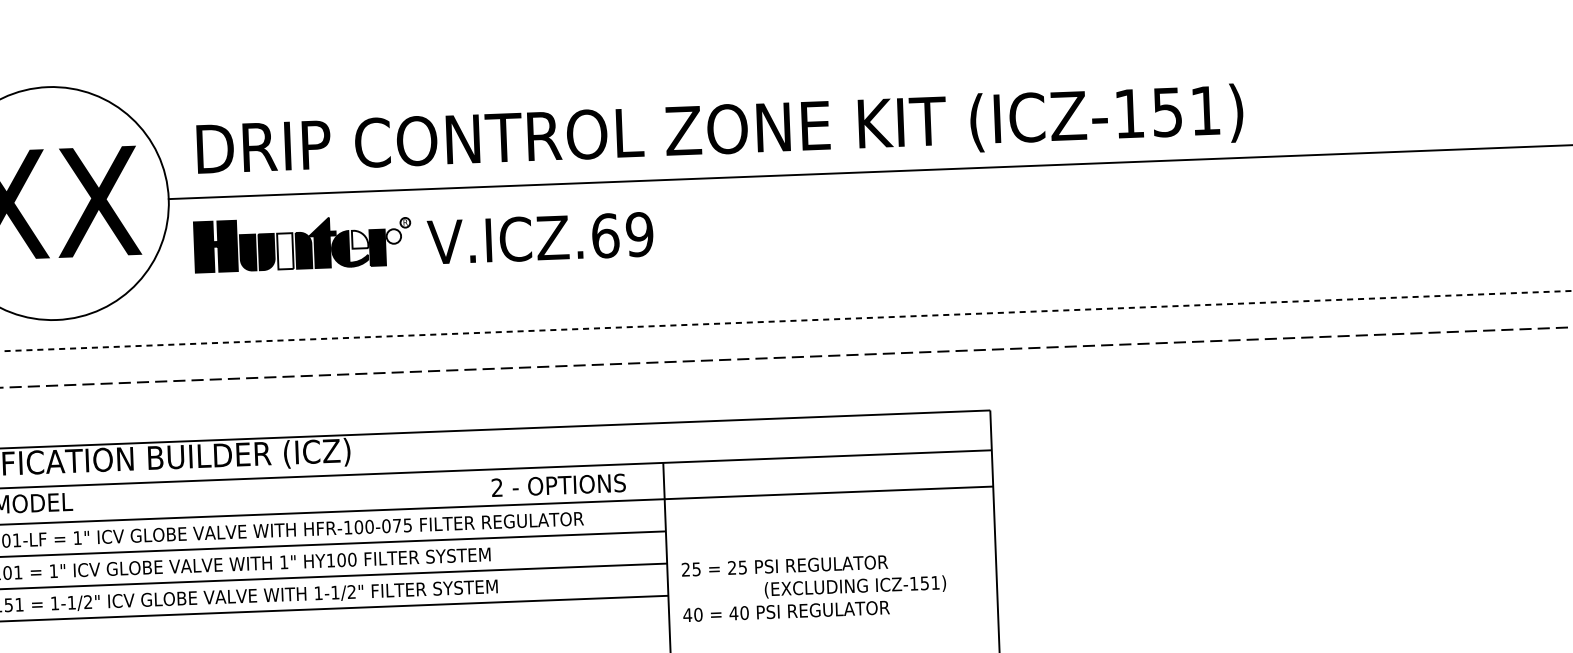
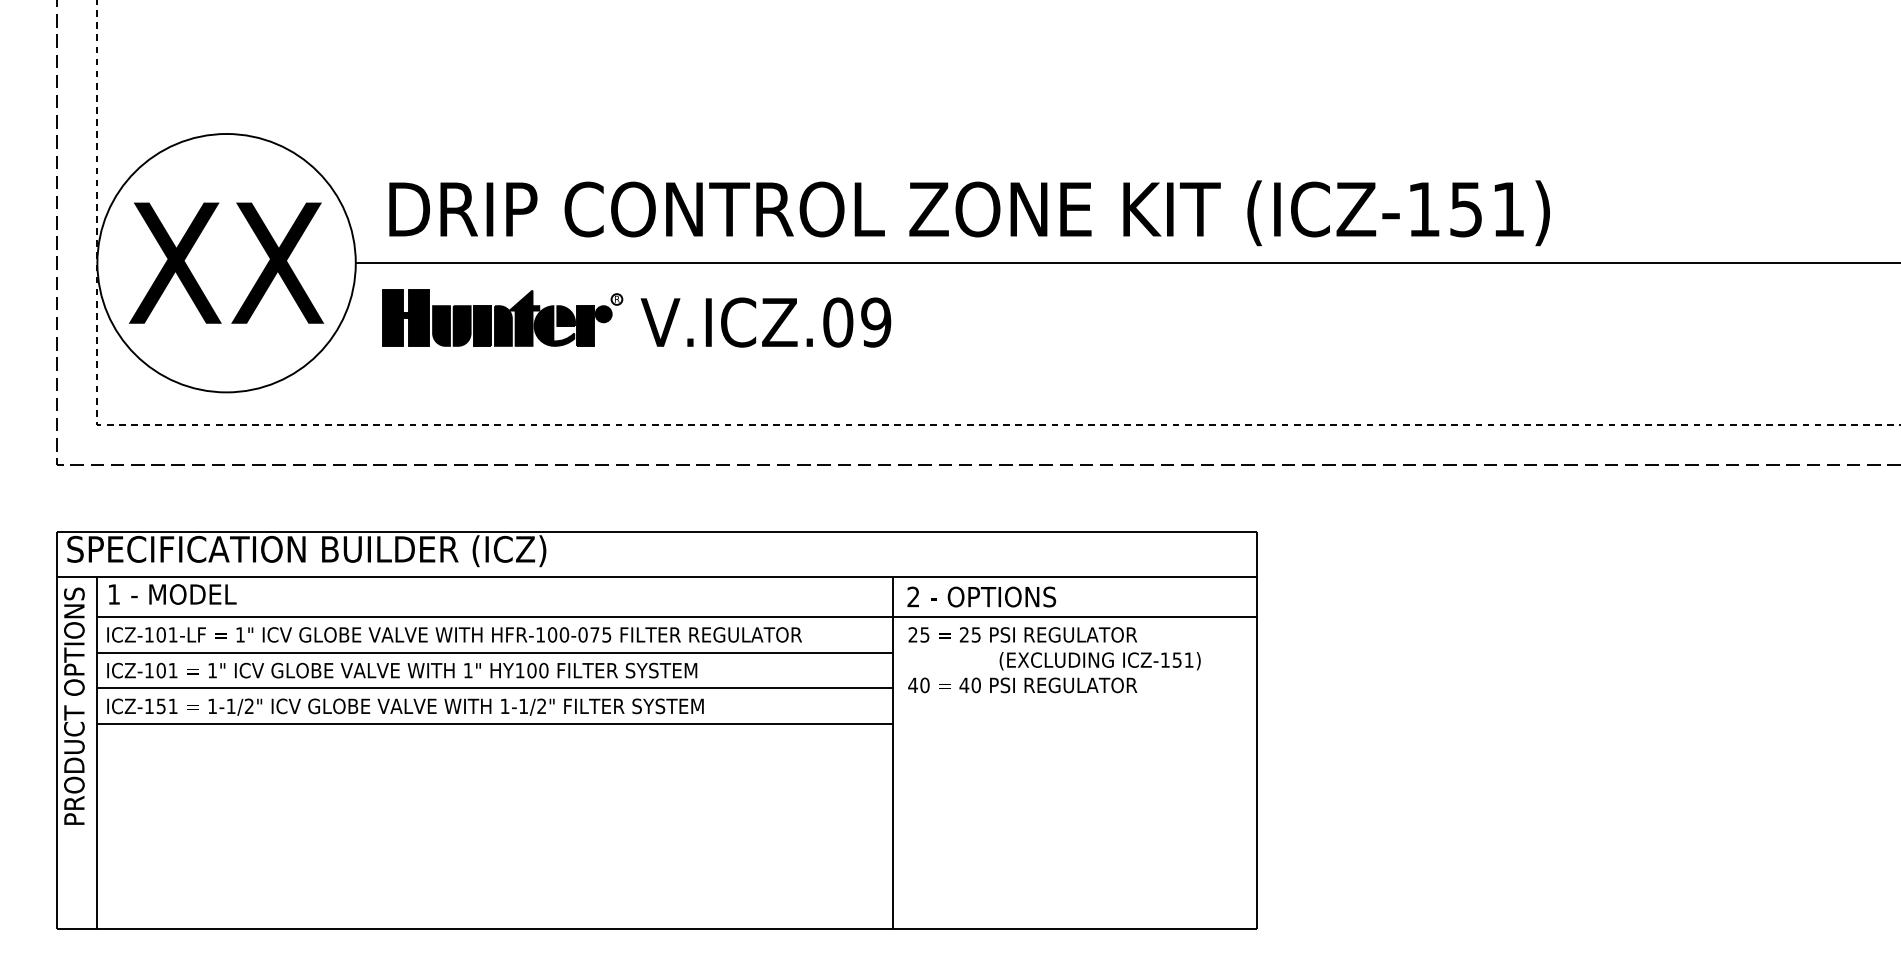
text: (605, 235) -> (838, 322), V.ICZ.69 -> V.ICZ.09
fill: (393, 236) -> (603, 314), added
fill: (359, 239) -> (565, 316), added
fill: (285, 250) -> (482, 325), added
text: (558, 484) -> (981, 596), moved
text: (814, 587) -> (1054, 660), moved

